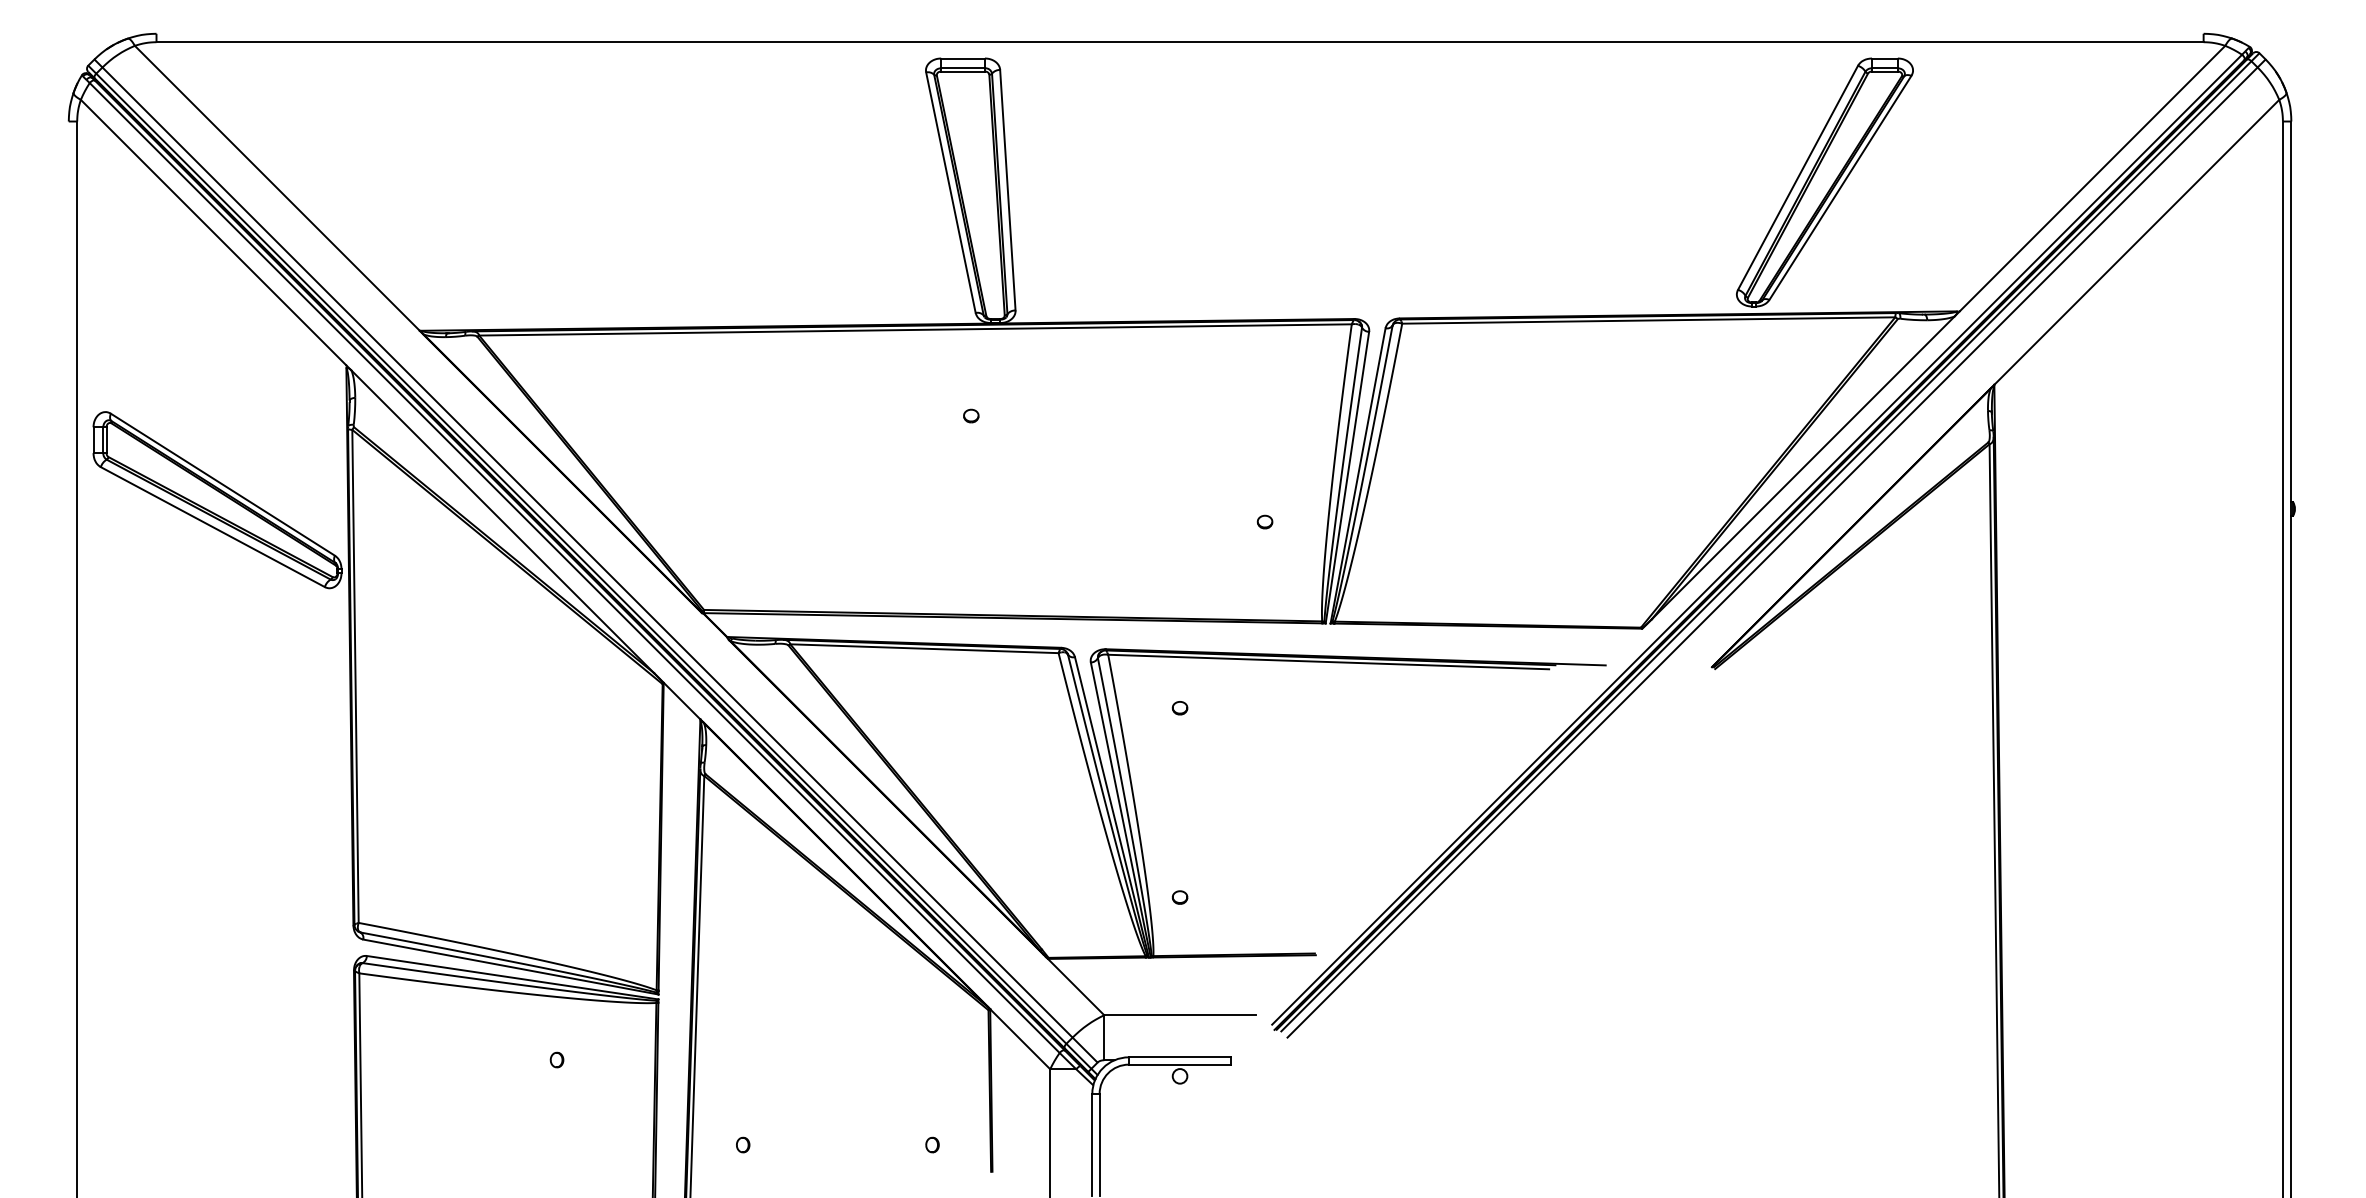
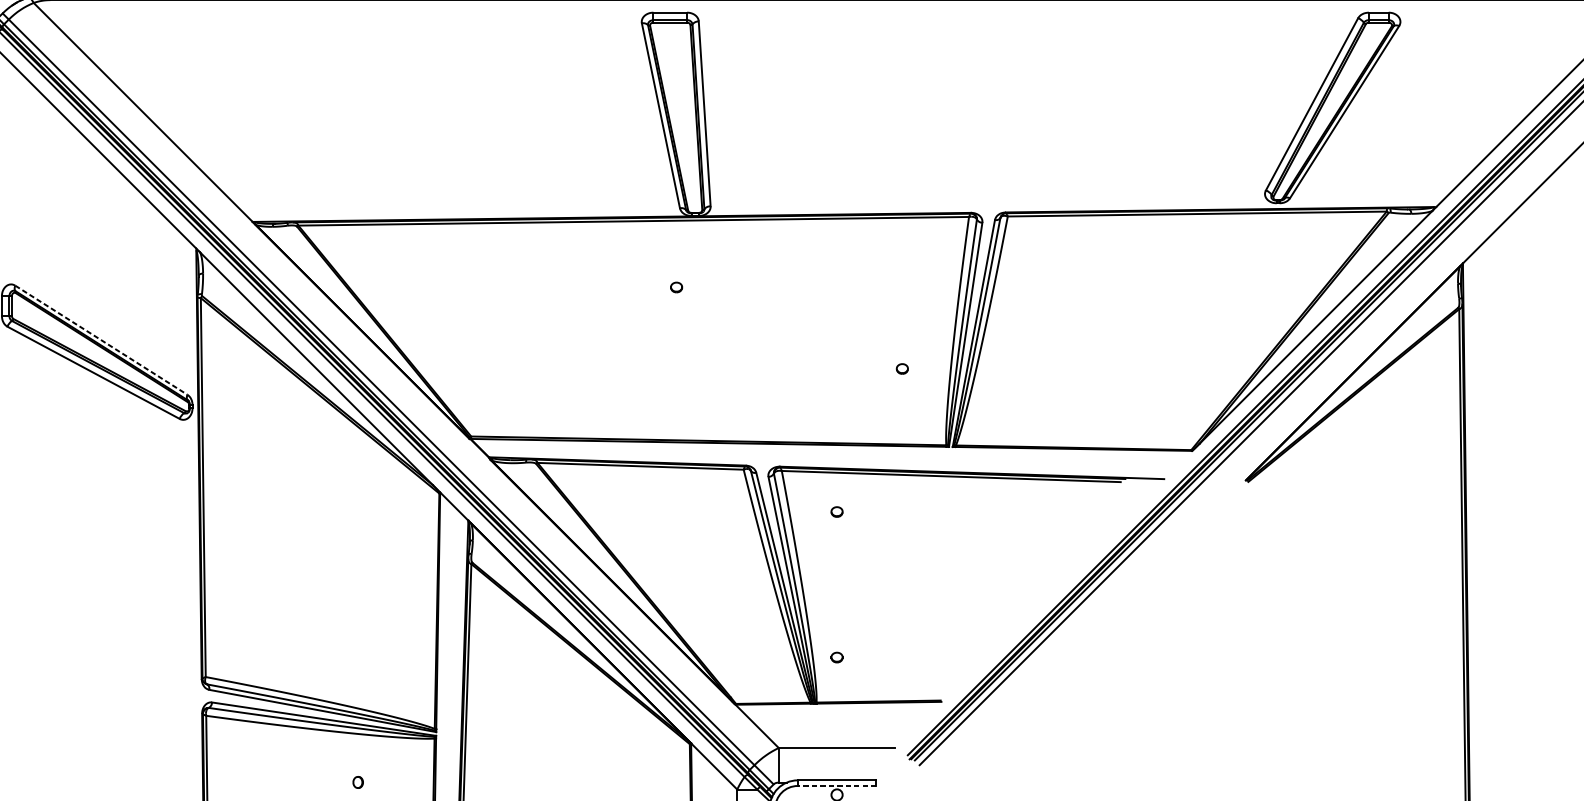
line: (222, 484) -> (101, 340), solid -> dashed
line: (1179, 1064) -> (836, 785), solid -> dashed

